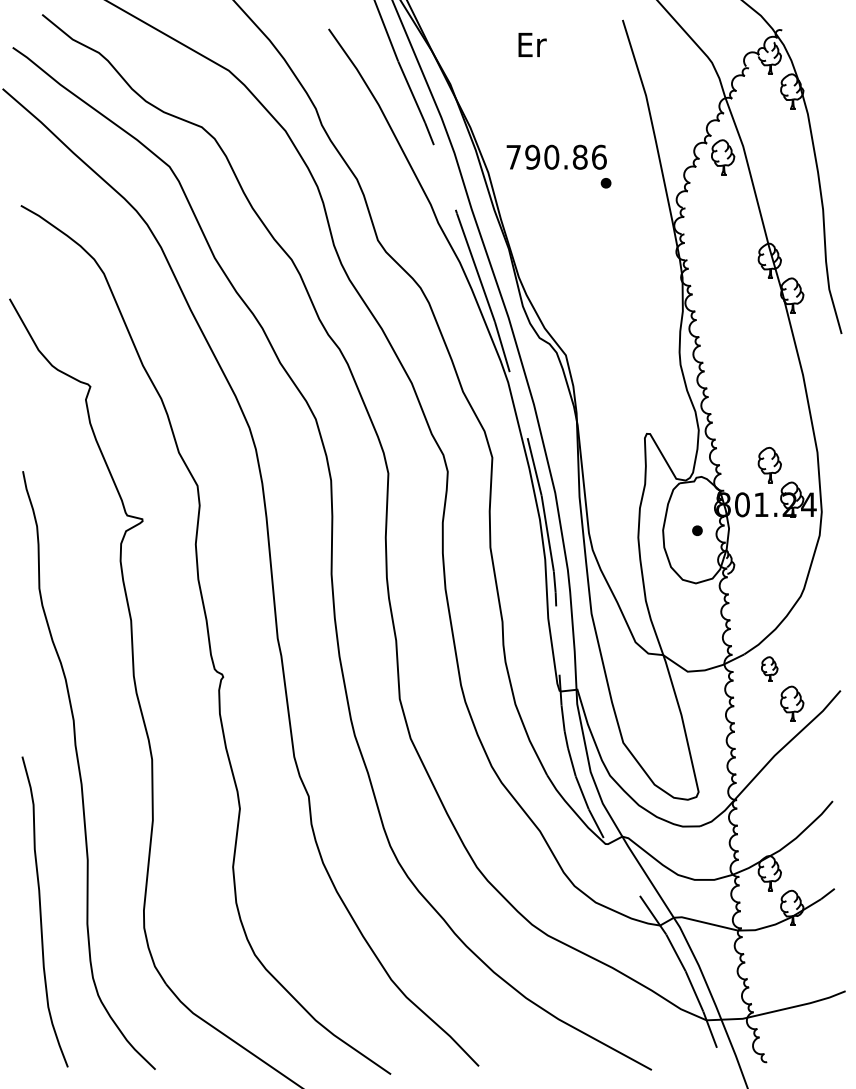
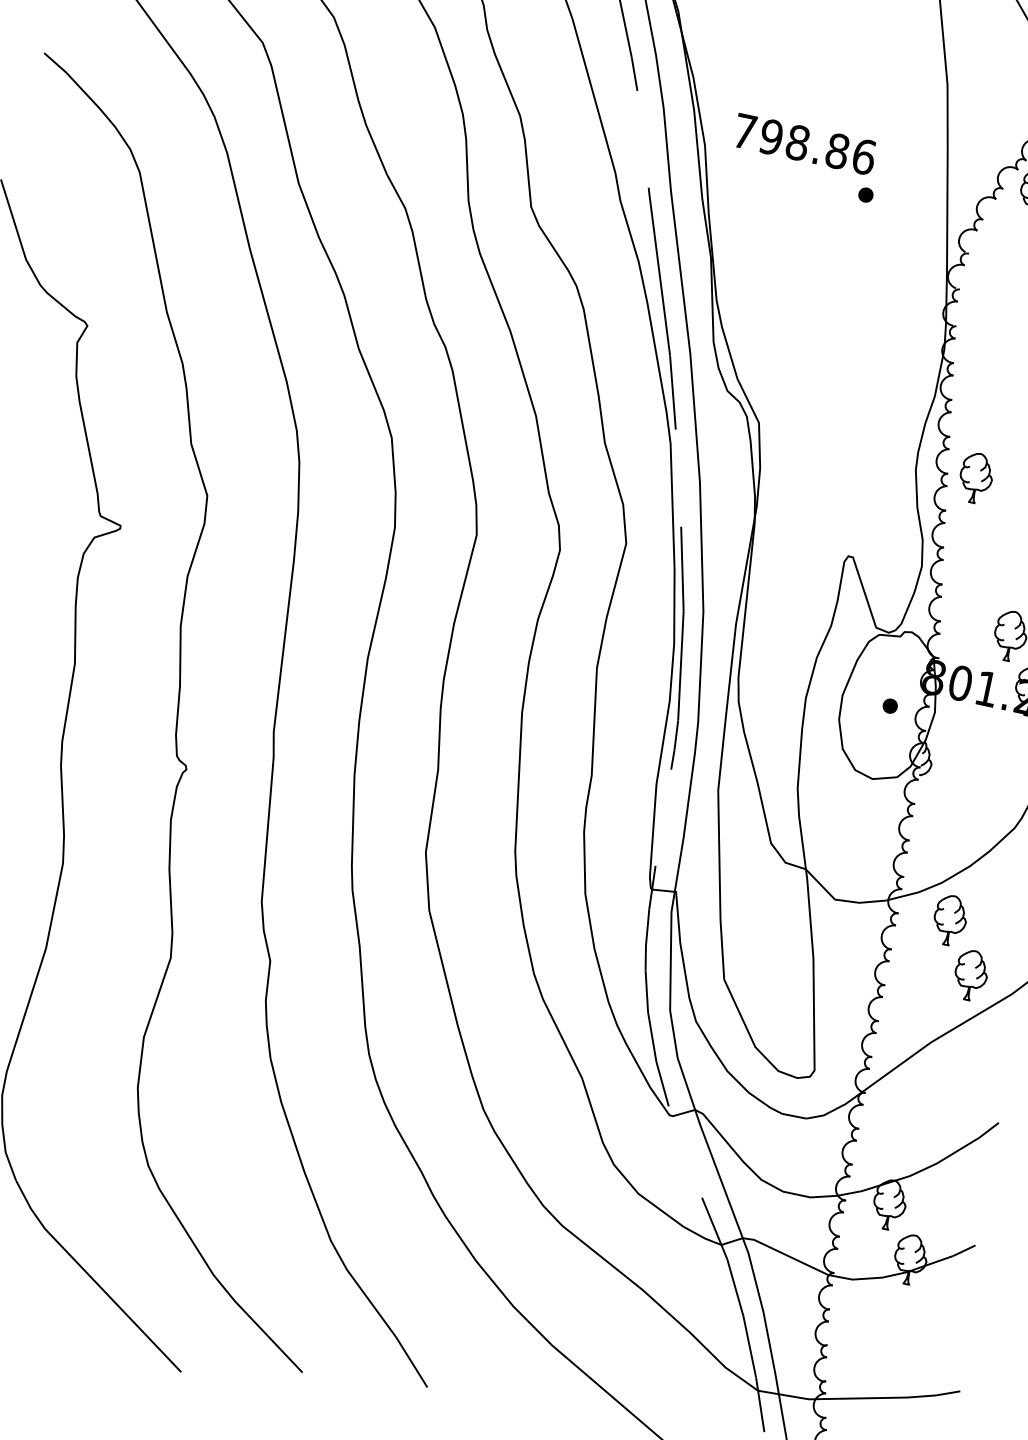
text: (551, 157) -> (797, 143), 790.86 -> 798.86
part: (723, 361) -> (976, 478), added
part: (769, 669) -> (949, 920), size x1.43

